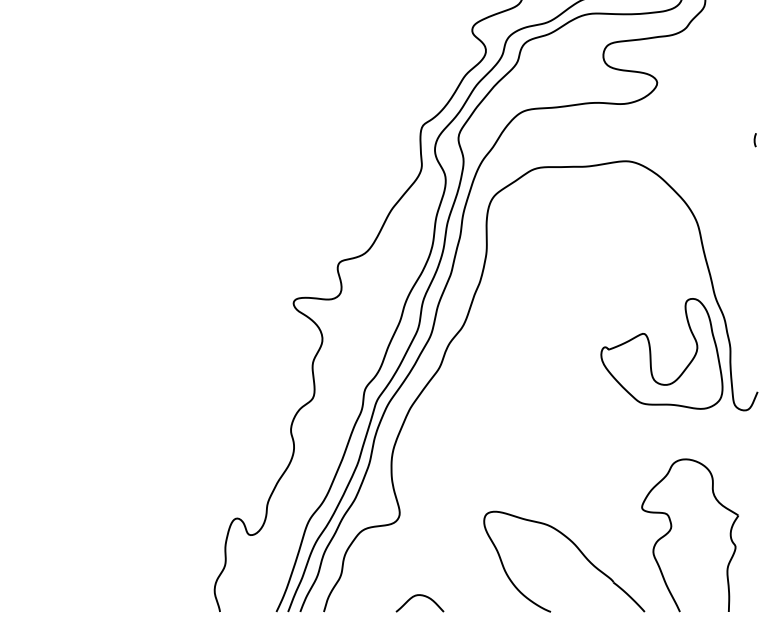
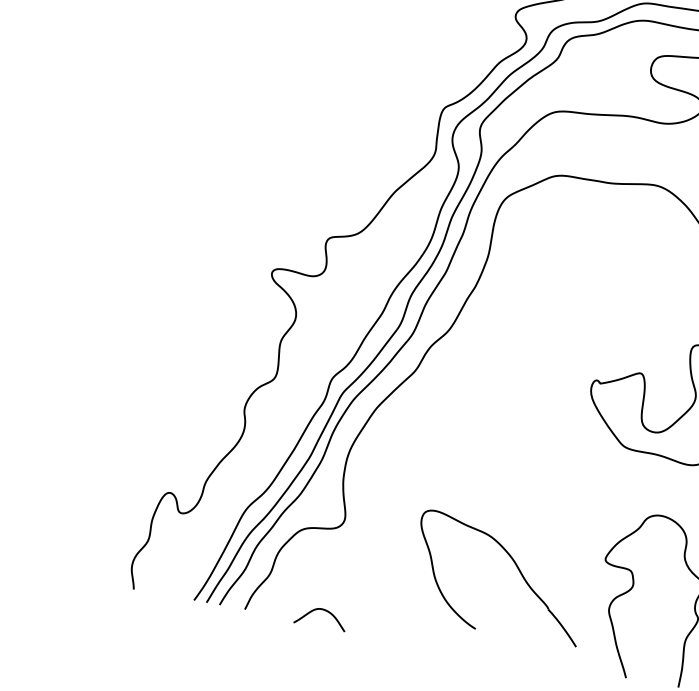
part: (577, 549) -> (516, 567), moved
curve: (417, 596) -> (319, 610), moved

